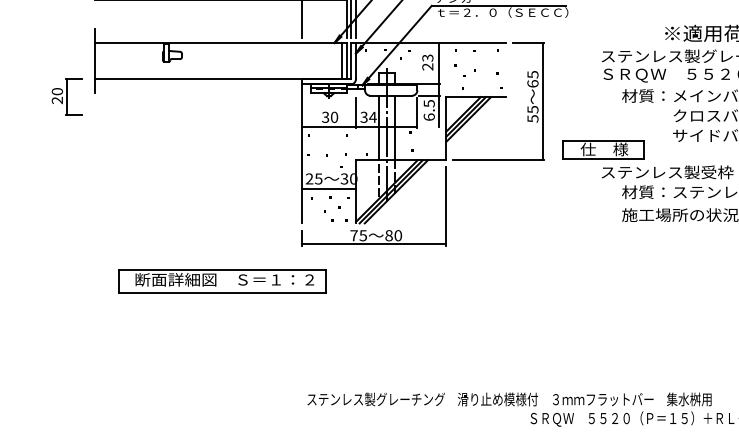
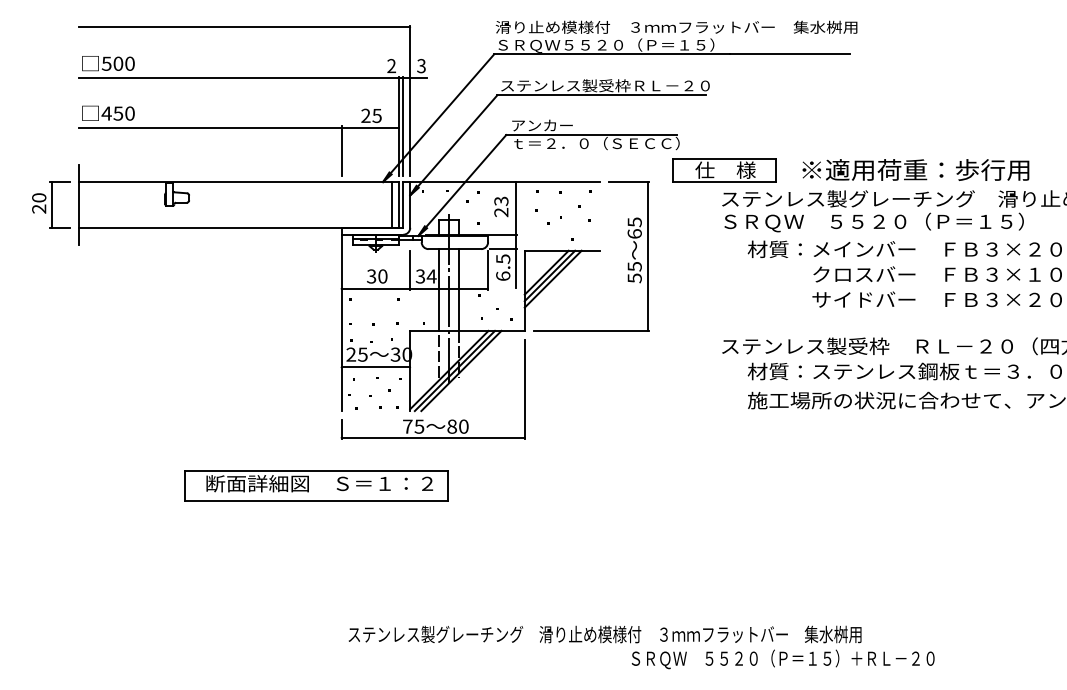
part: (67, 96) -> (51, 204), moved
part: (603, 149) -> (724, 170), moved
part: (222, 281) -> (316, 485), moved

